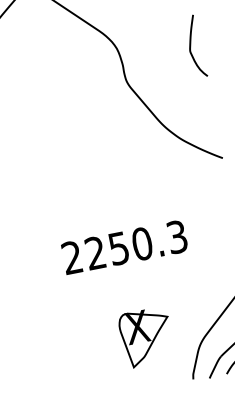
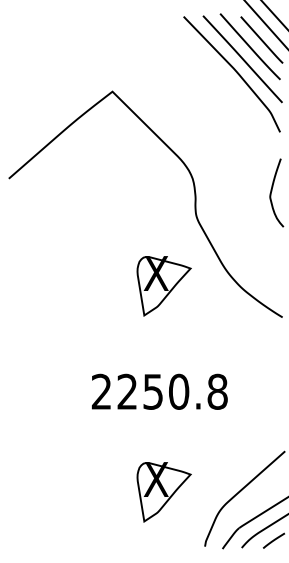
part: (109, 151) -> (163, 286), added
text: (177, 236) -> (217, 391), 2250.3 -> 2250.8

